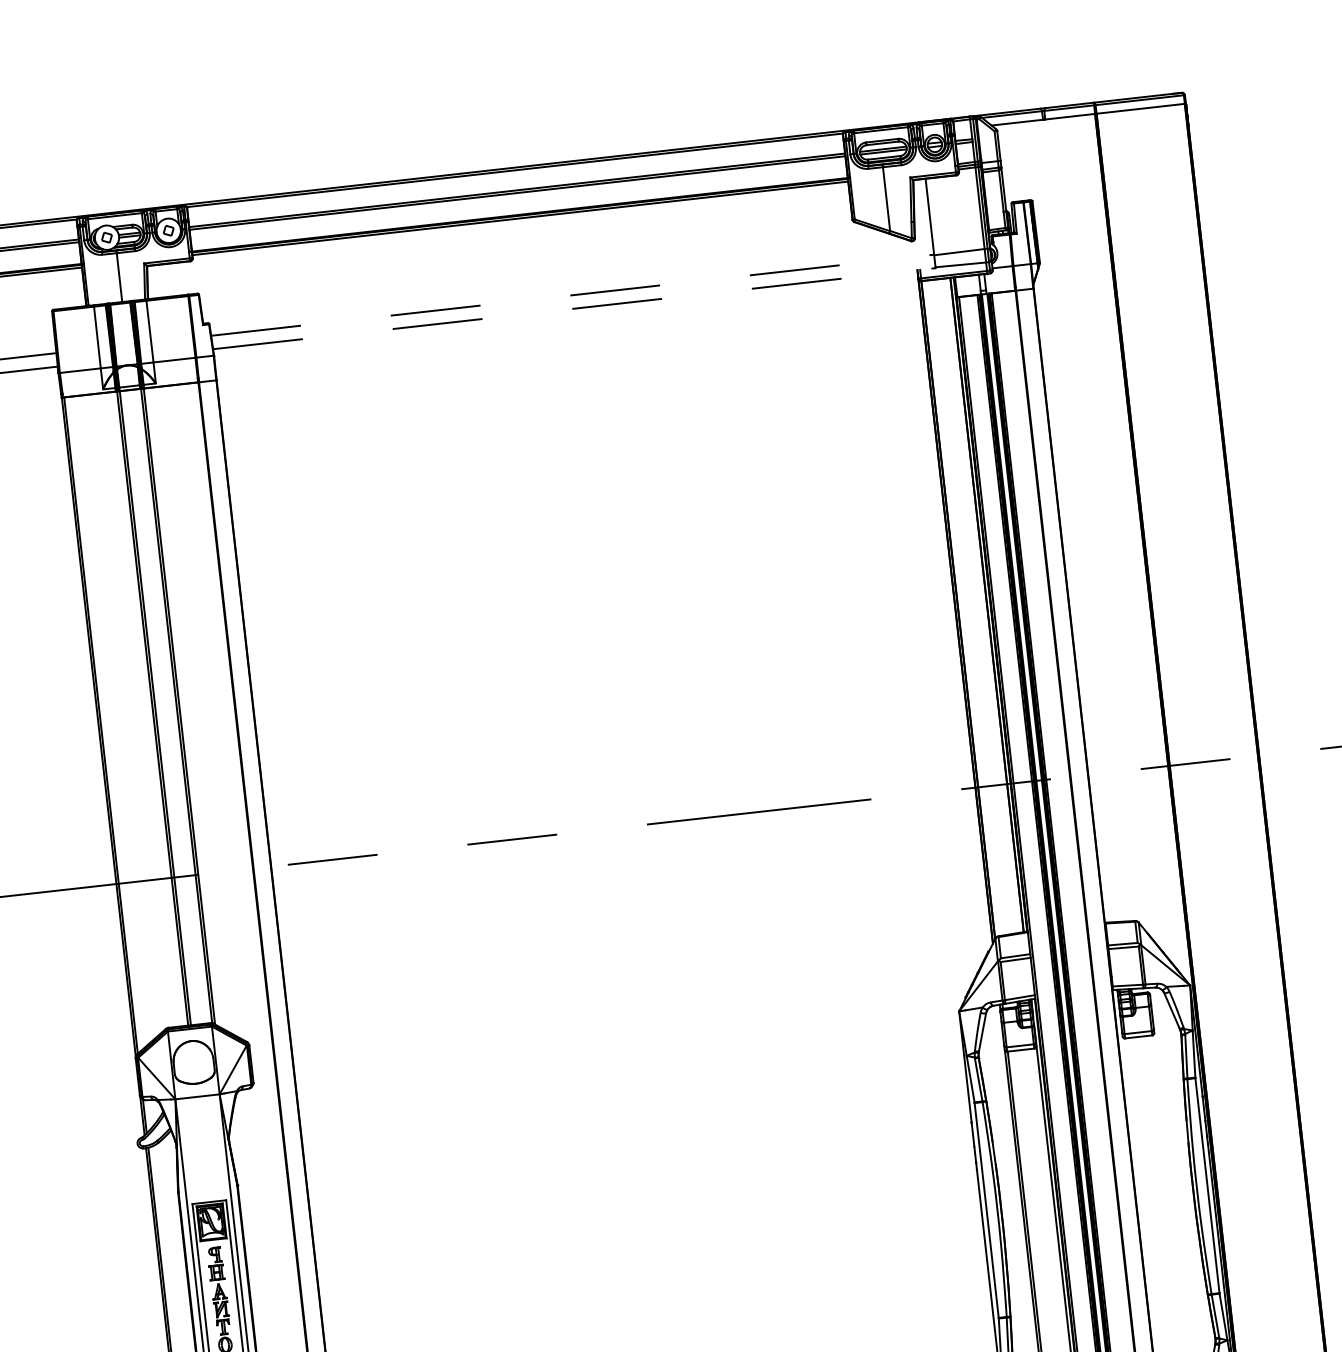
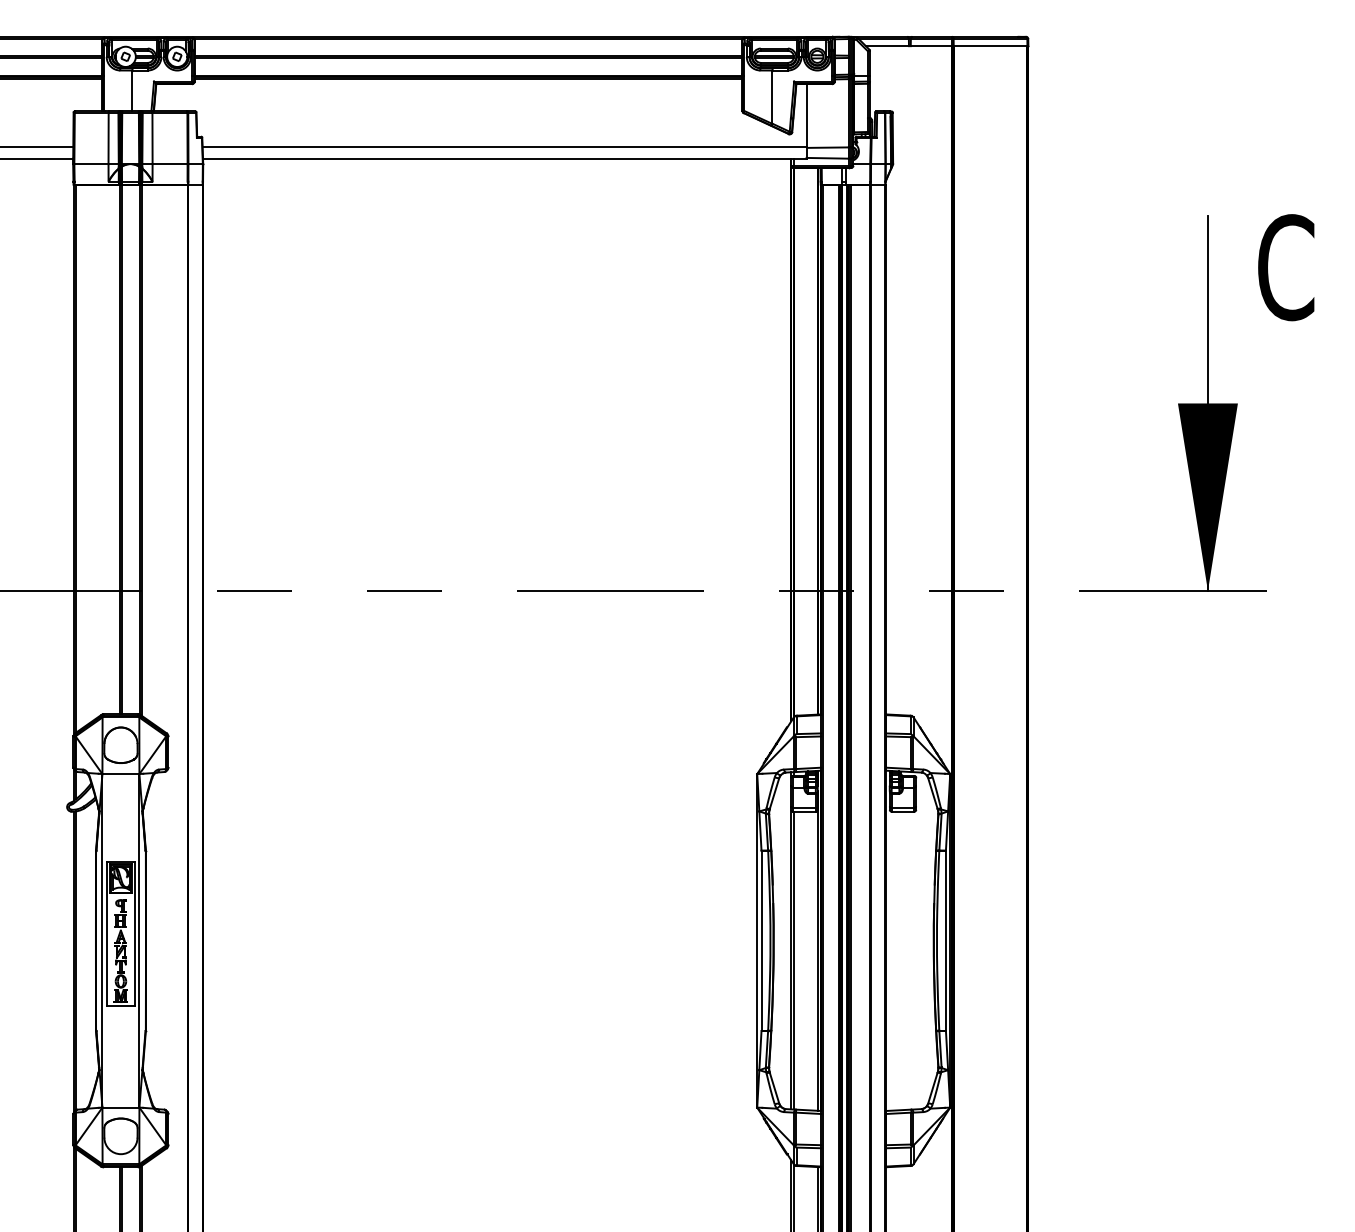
line: (572, 295) -> (504, 147), dashed -> solid
line: (574, 308) -> (504, 158), dashed -> solid

